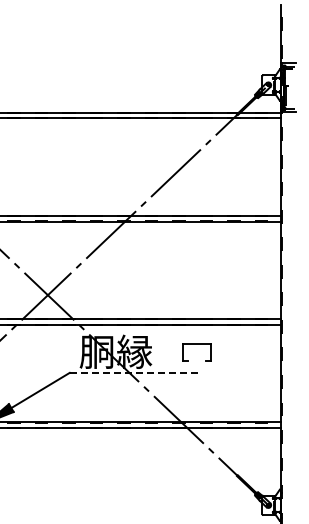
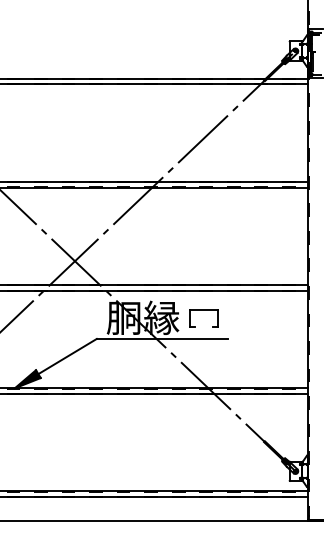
part: (196, 344) -> (203, 310), moved
line: (135, 372) -> (162, 338), dashed -> solid

